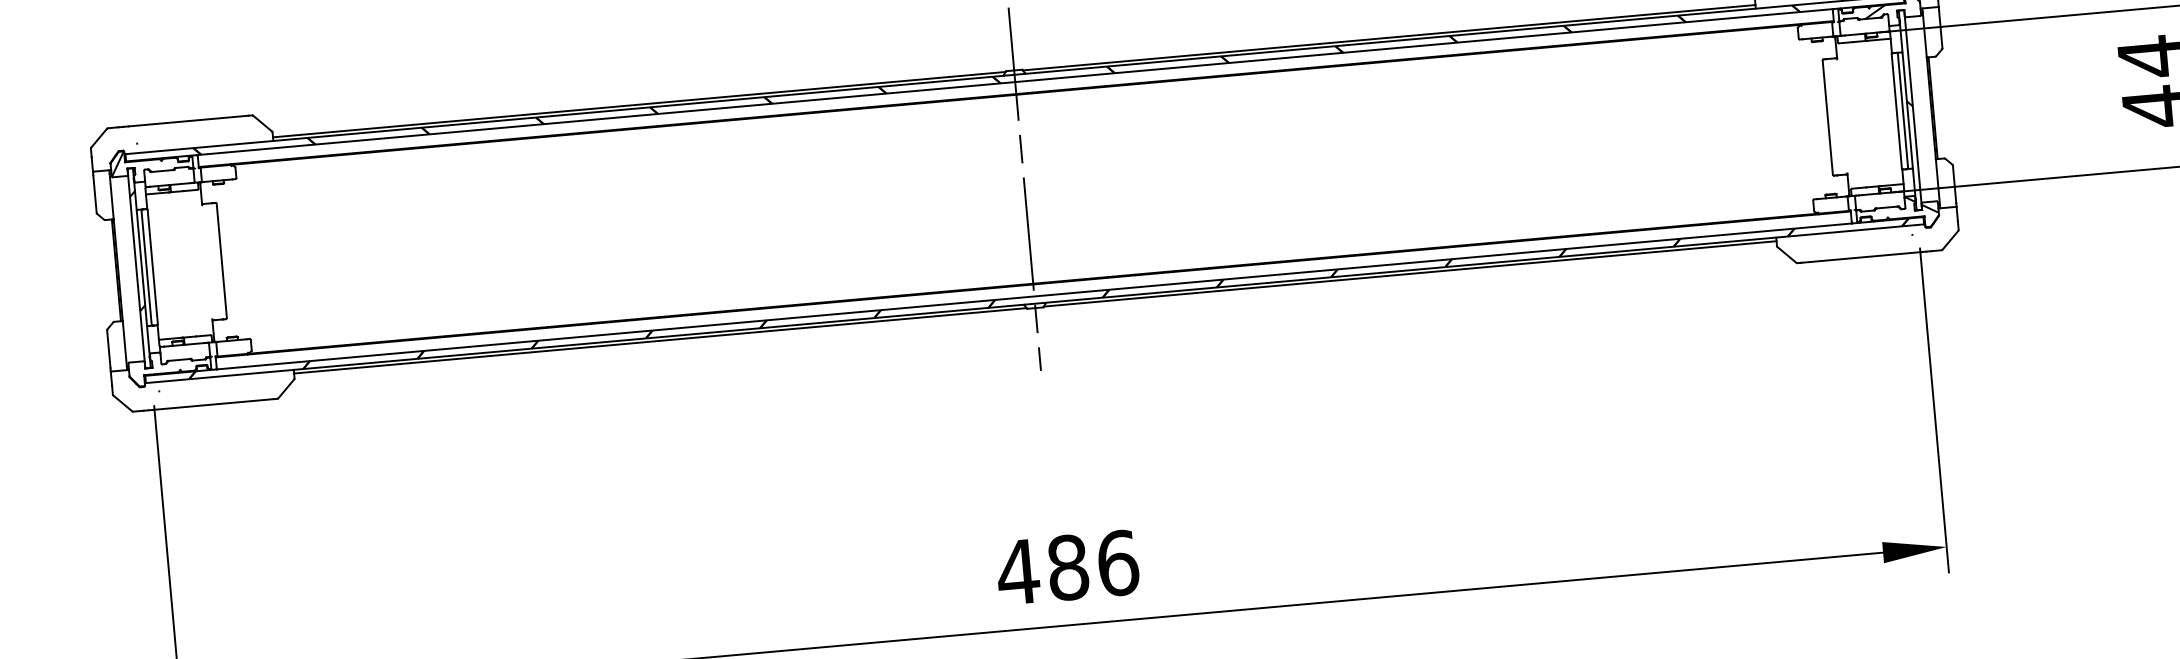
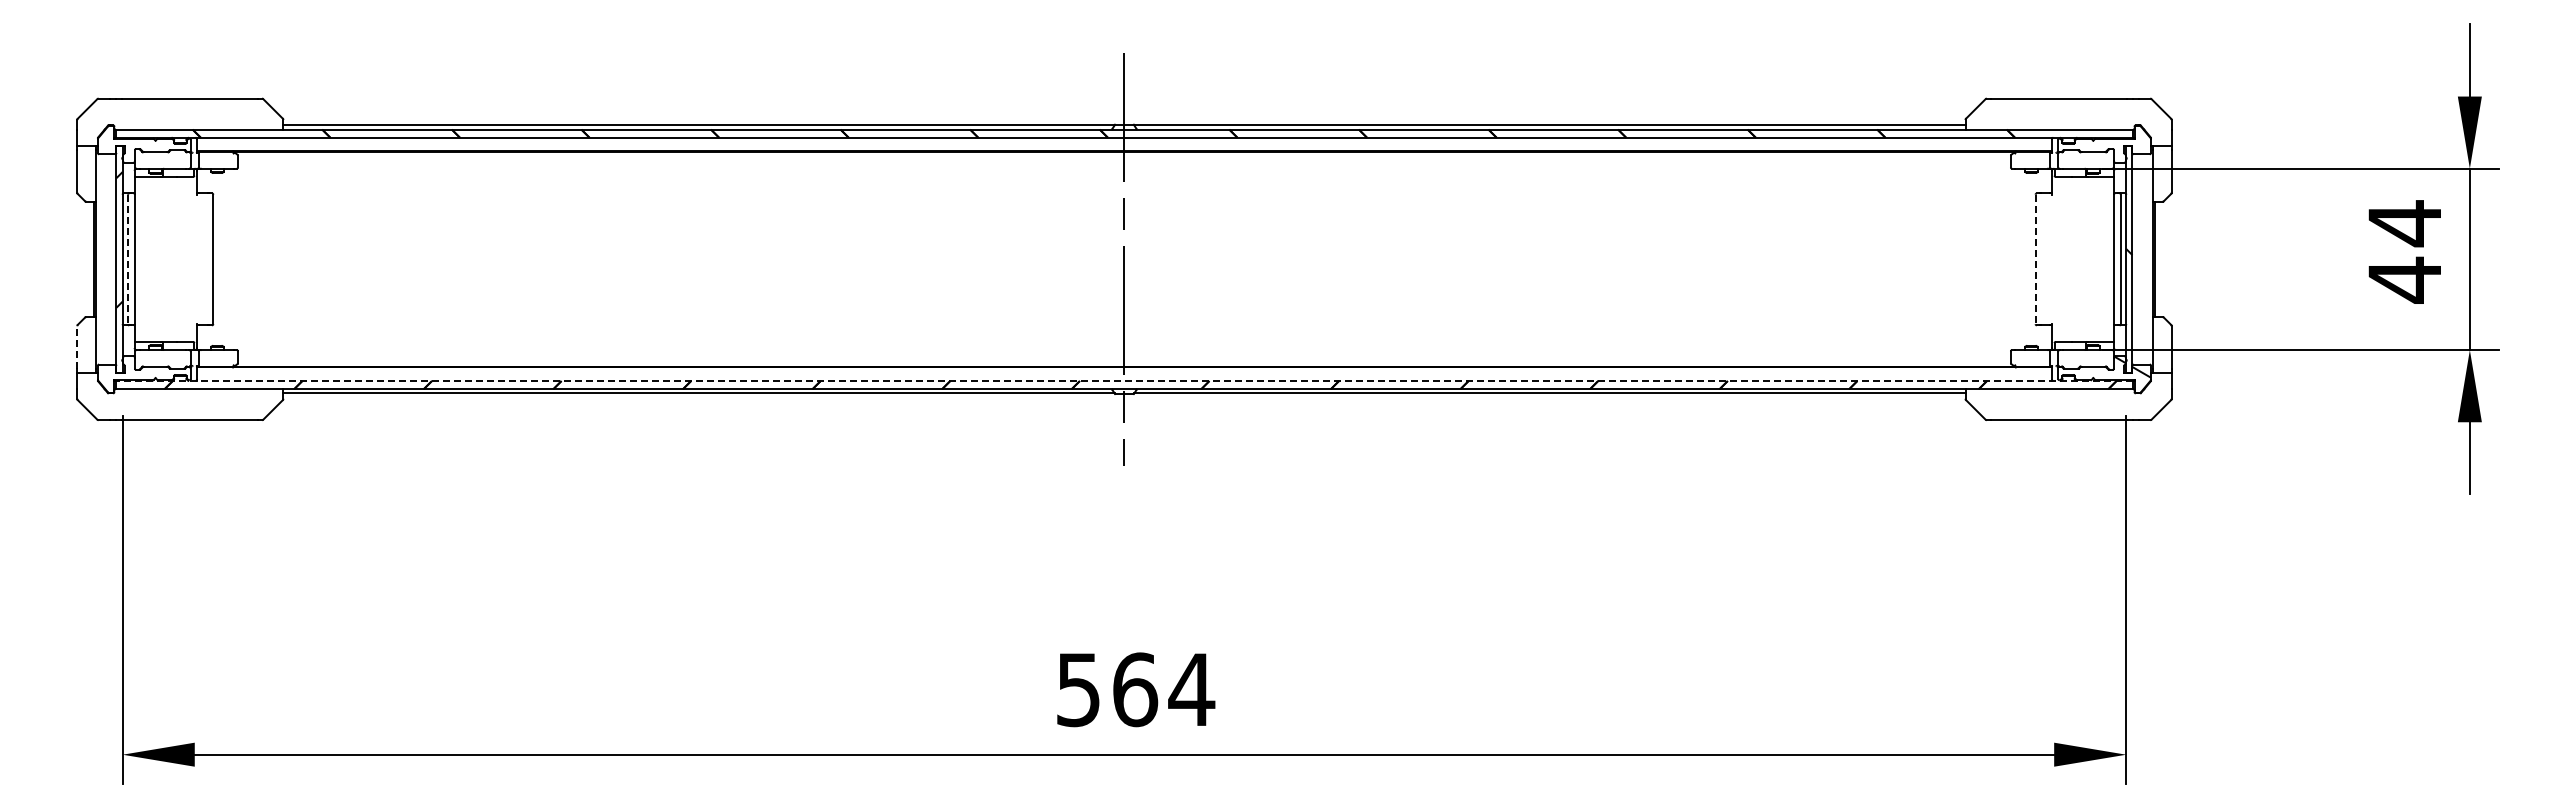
hatch: (1875, 12) -> (2099, 145), removed
line: (1827, 117) -> (2035, 259), solid -> dashed
hatch: (117, 163) -> (105, 139), removed
line: (146, 267) -> (127, 259), solid -> dashed
line: (1034, 296) -> (1124, 381), solid -> dashed
line: (108, 348) -> (77, 346), solid -> dashed
text: (1067, 567) -> (1134, 689), 486 -> 564

